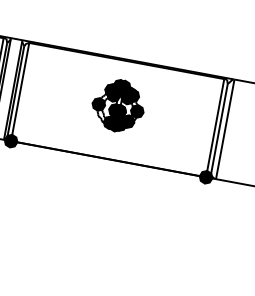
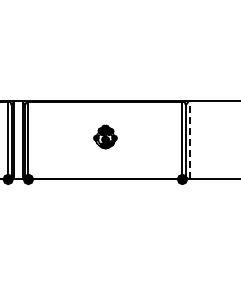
part: (118, 104) -> (105, 136), size x0.6
line: (225, 128) -> (190, 139), solid -> dashed

